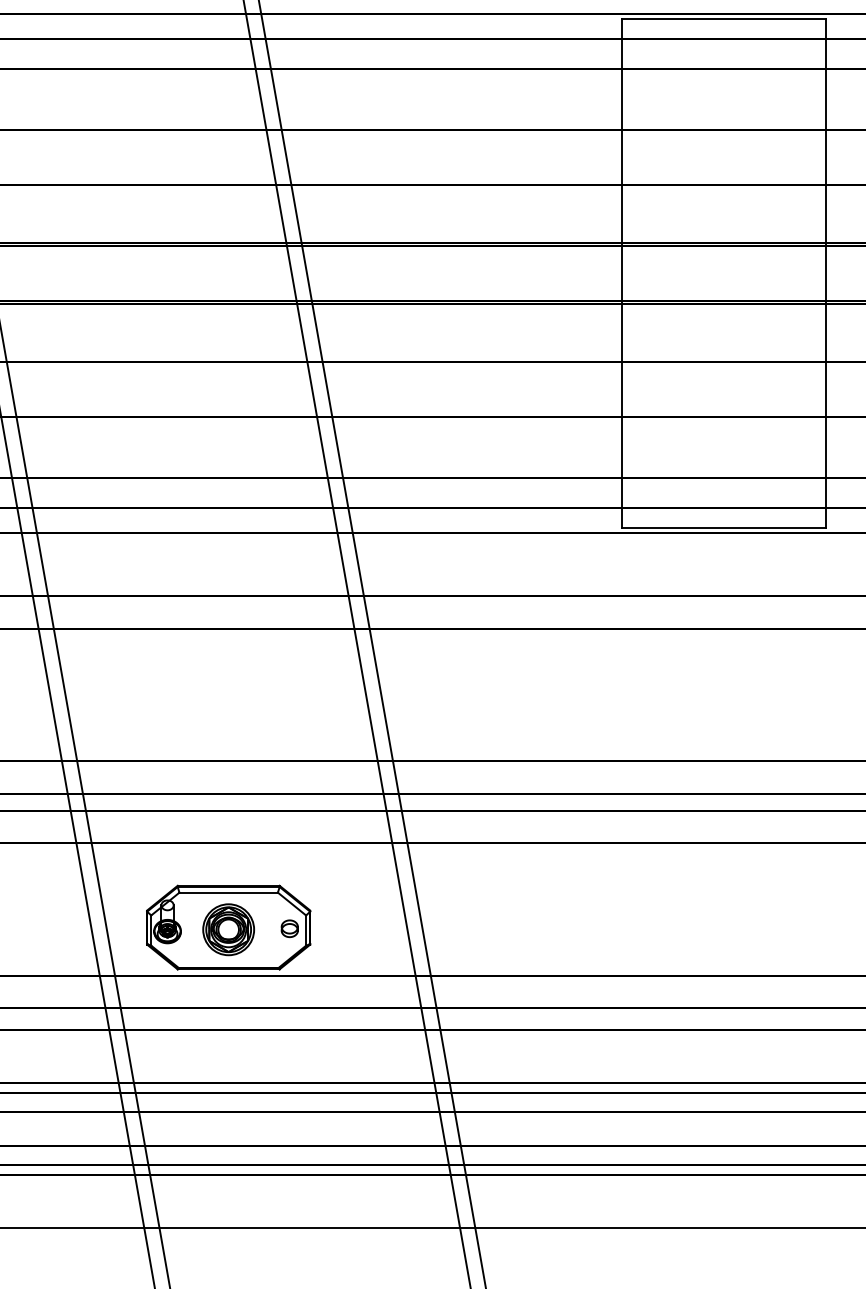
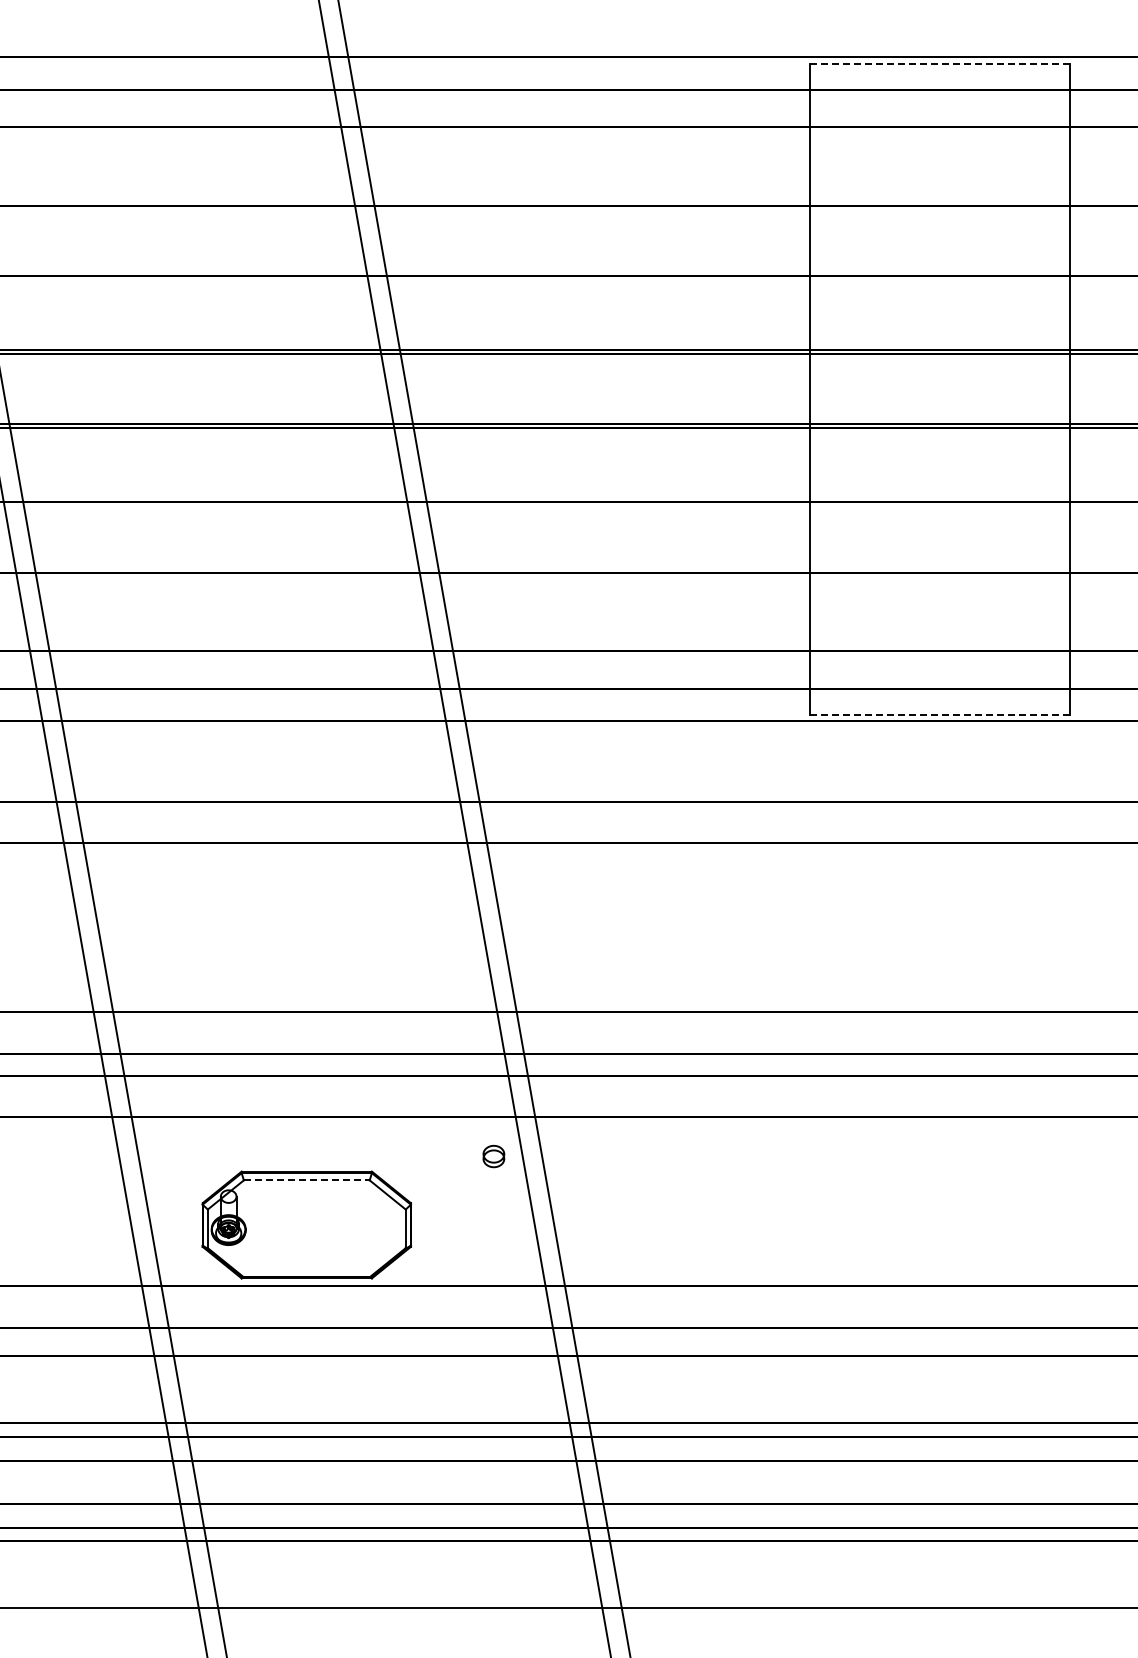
line: (724, 18) -> (940, 63), solid -> dashed
line: (723, 528) -> (939, 714), solid -> dashed
line: (228, 892) -> (306, 1180), solid -> dashed
part: (289, 928) -> (493, 1156), moved
part: (228, 929) -> (306, 1227), removed

